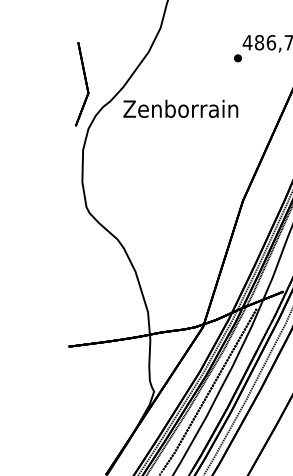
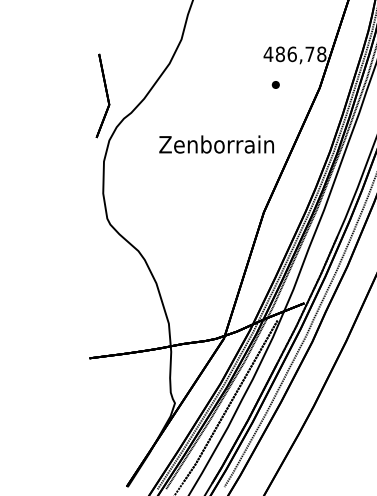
part: (237, 57) -> (275, 84), moved
text: (180, 108) -> (216, 144), moved

